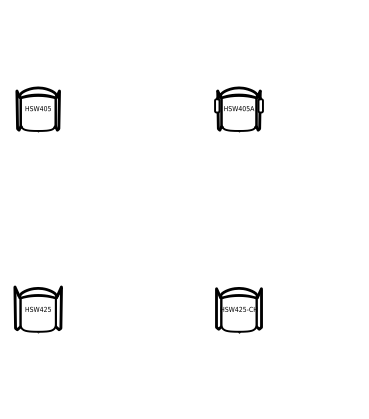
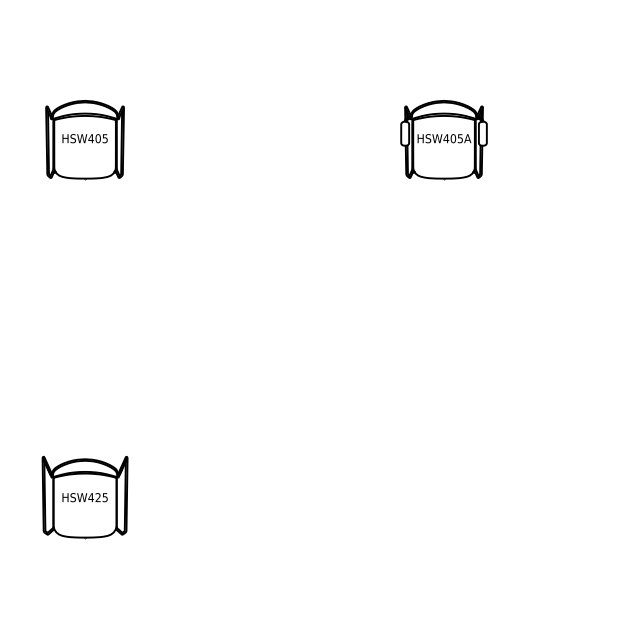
part: (238, 310) -> (443, 499), removed

